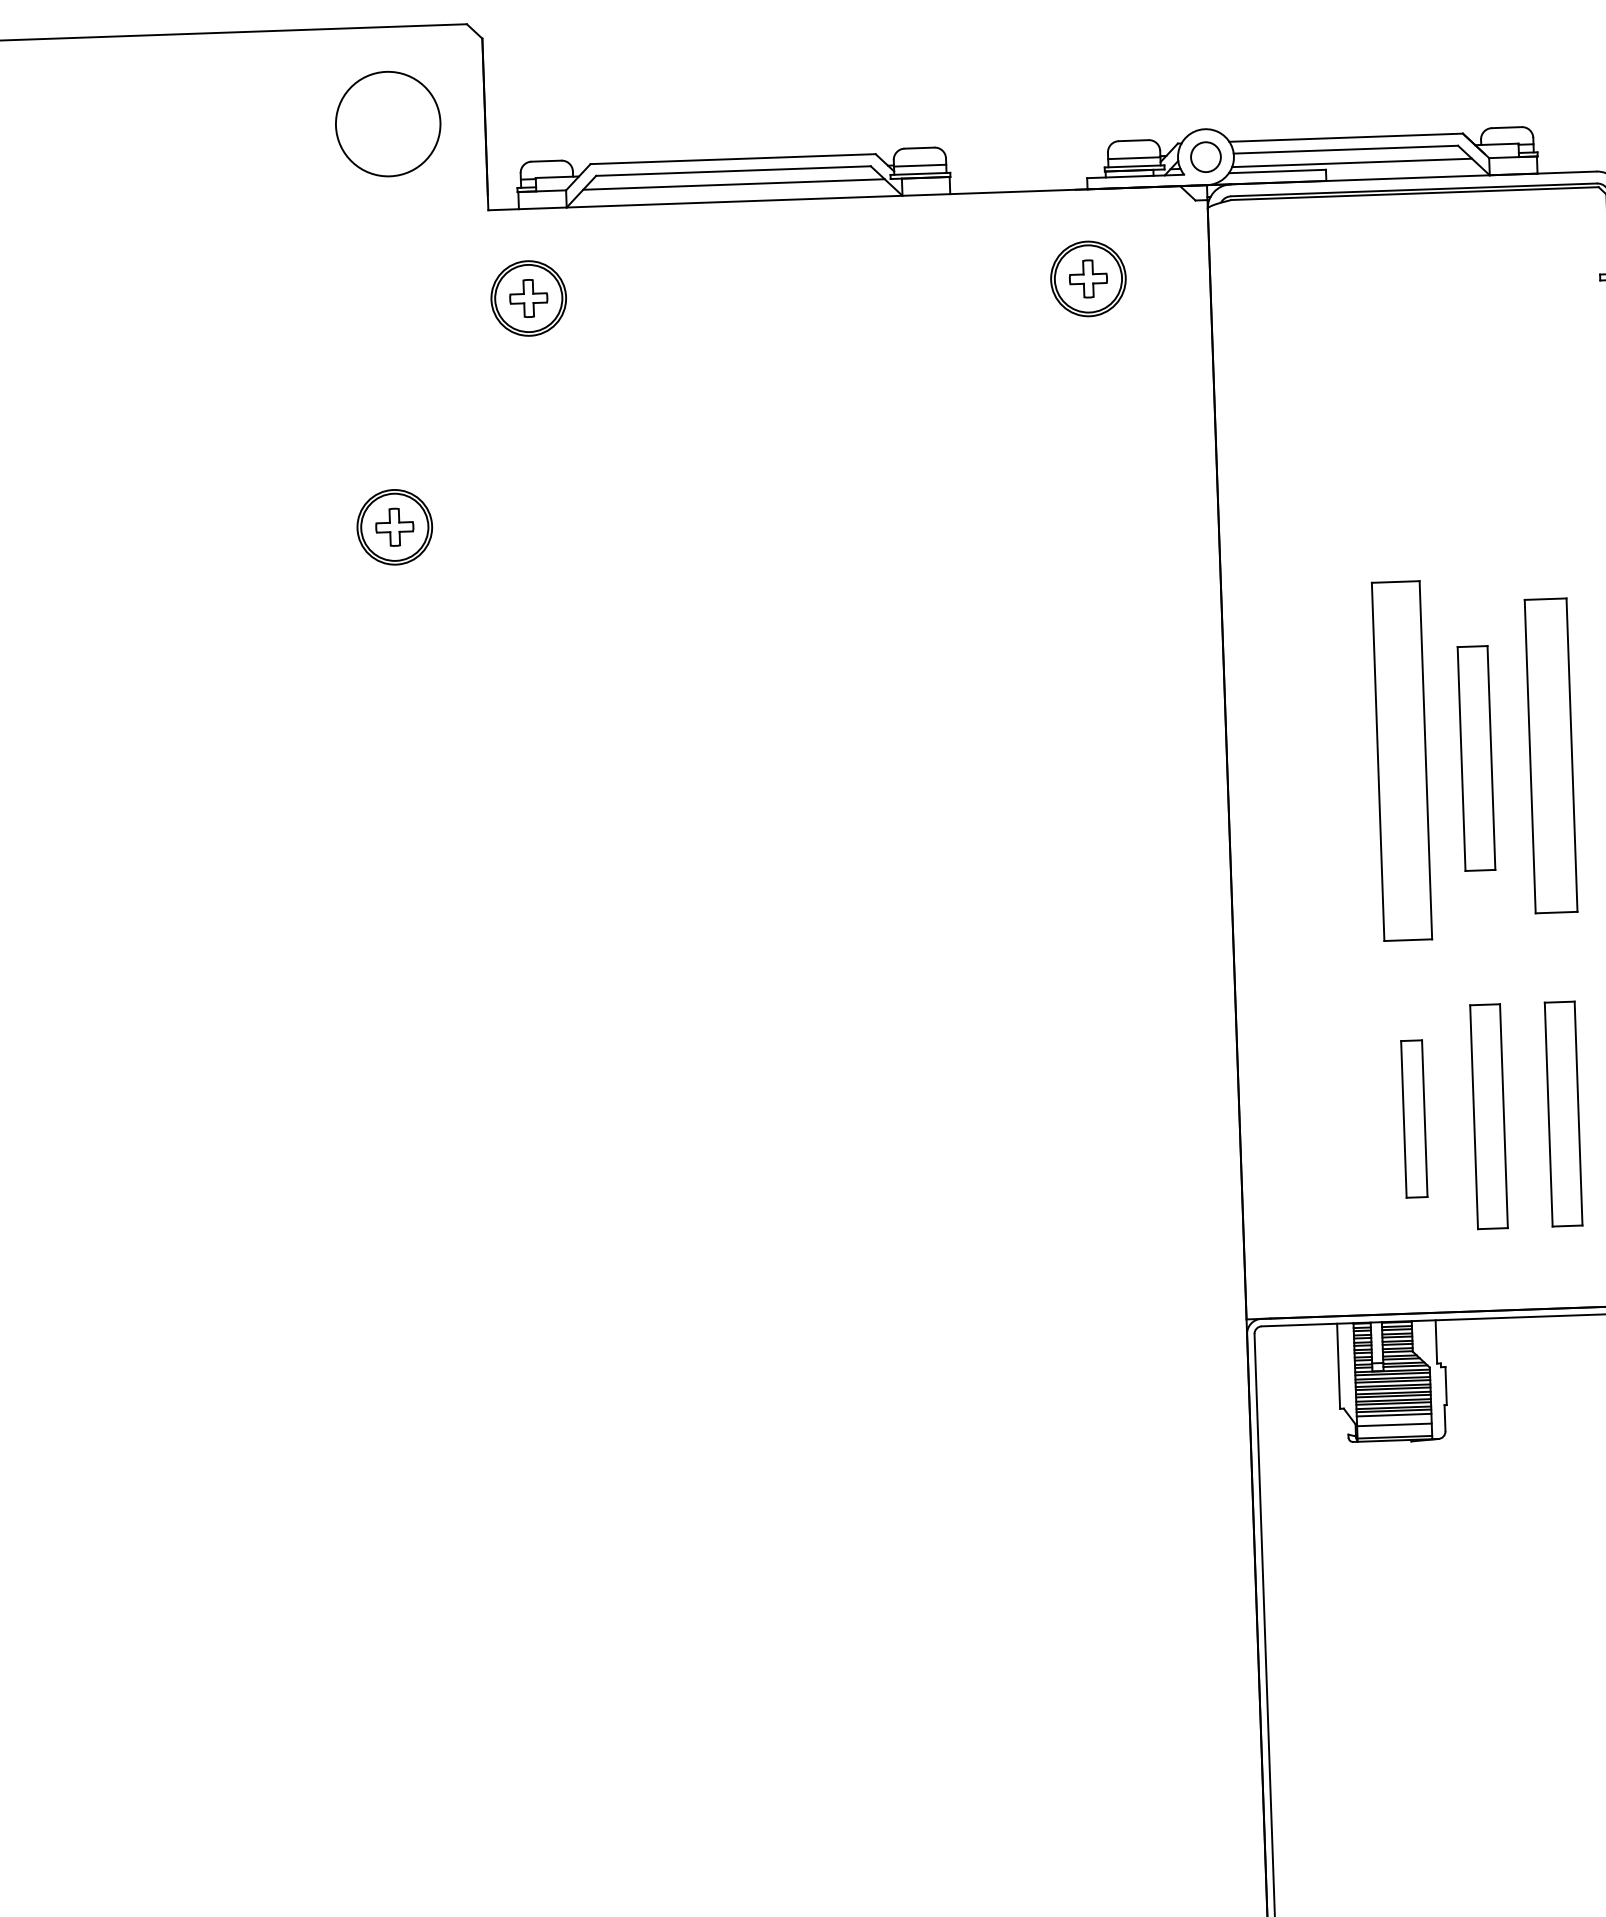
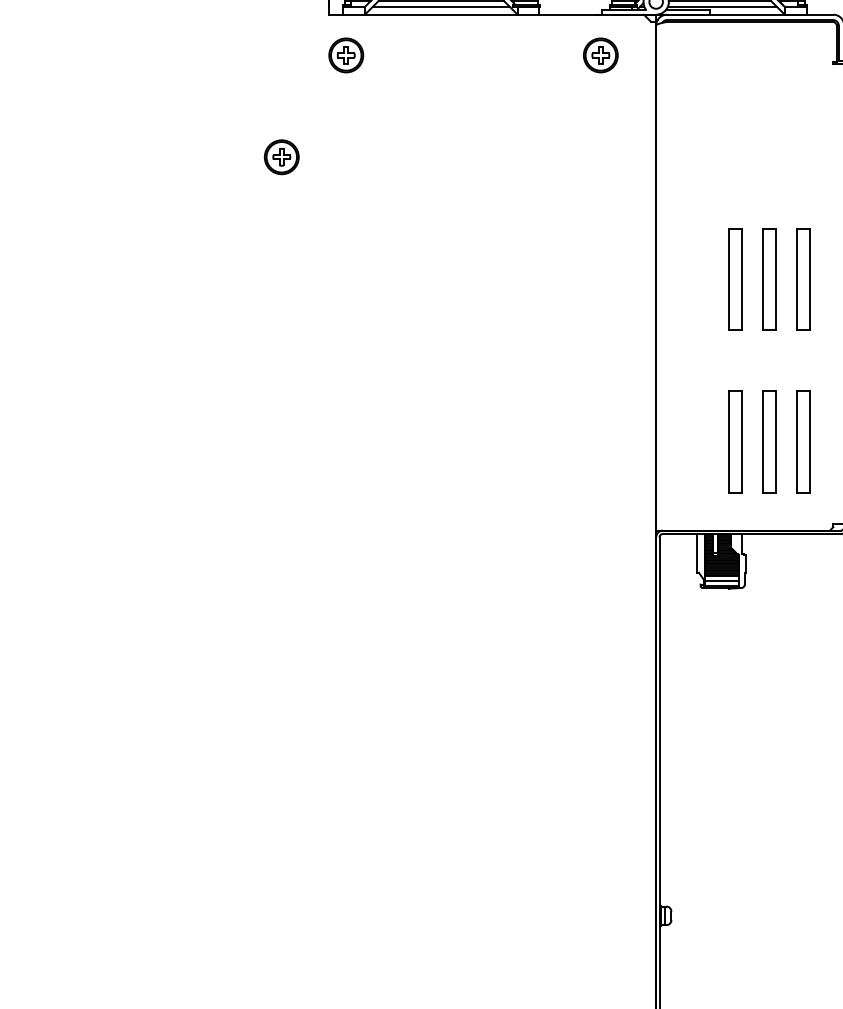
part: (1551, 755) -> (803, 279), size x0.71
part: (1401, 761) -> (735, 279), size x0.62
part: (1414, 1117) -> (735, 441), size x1.43

